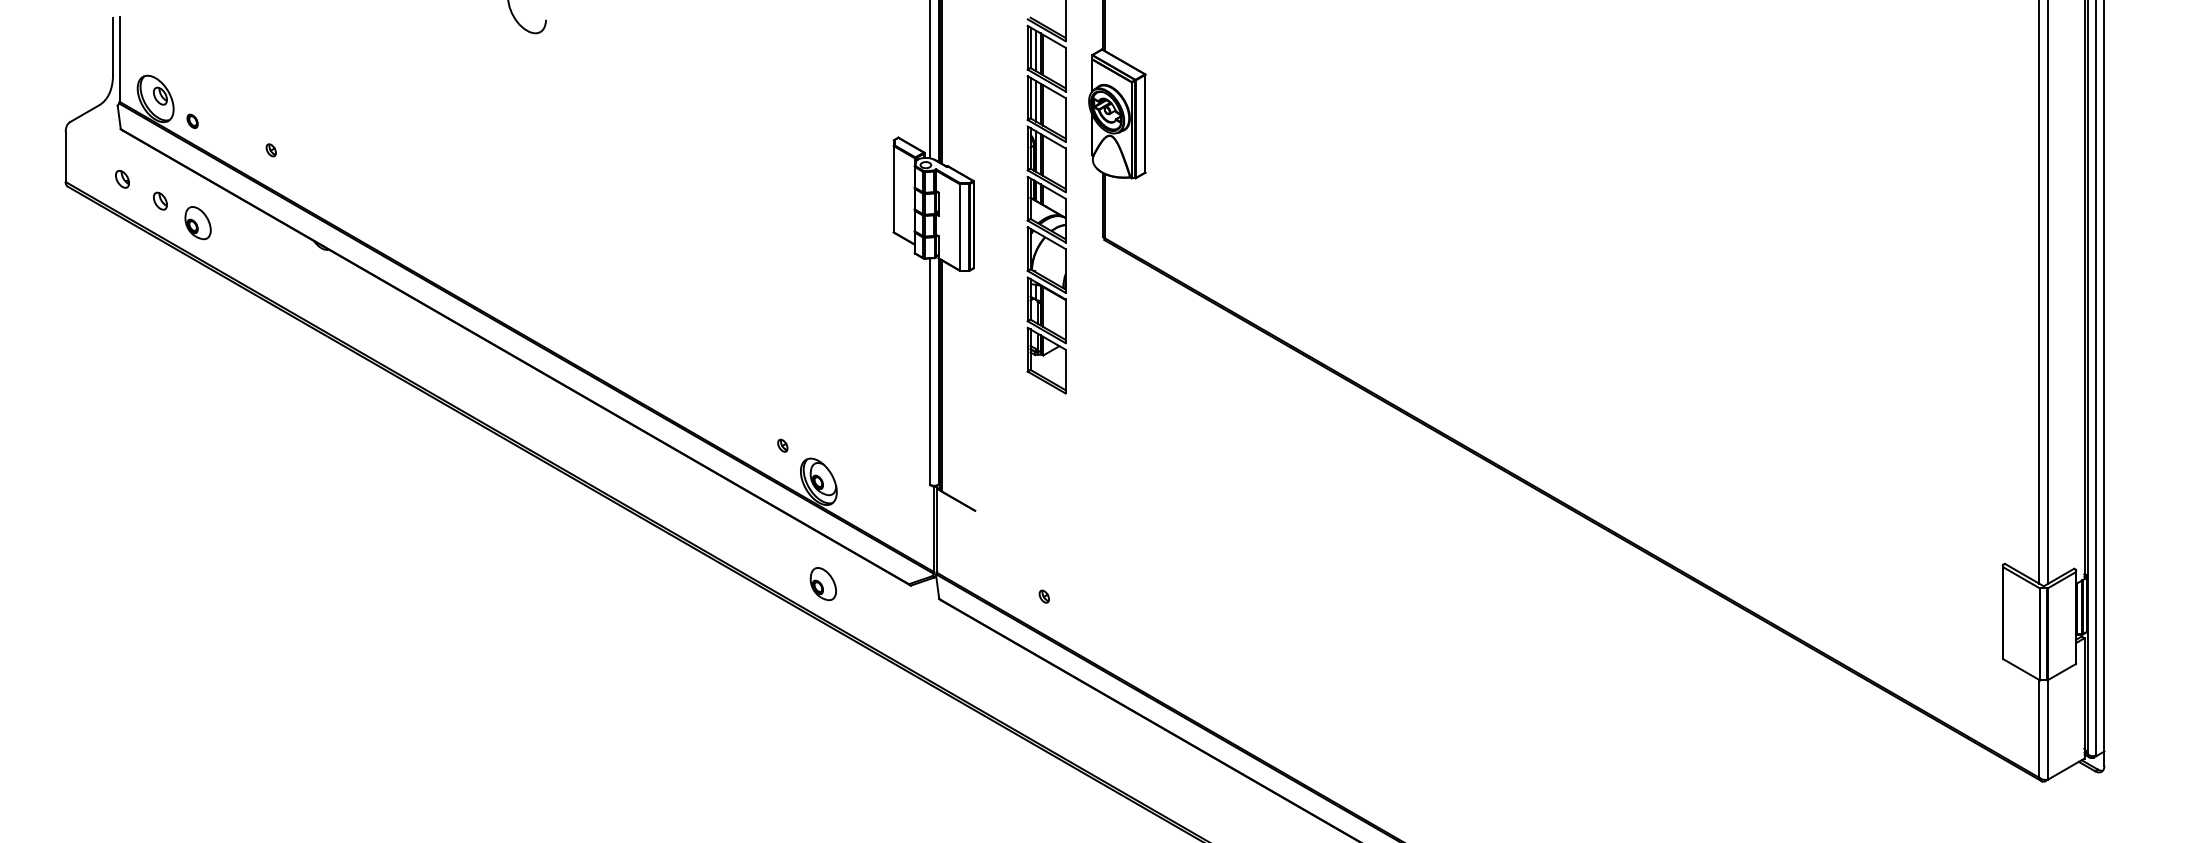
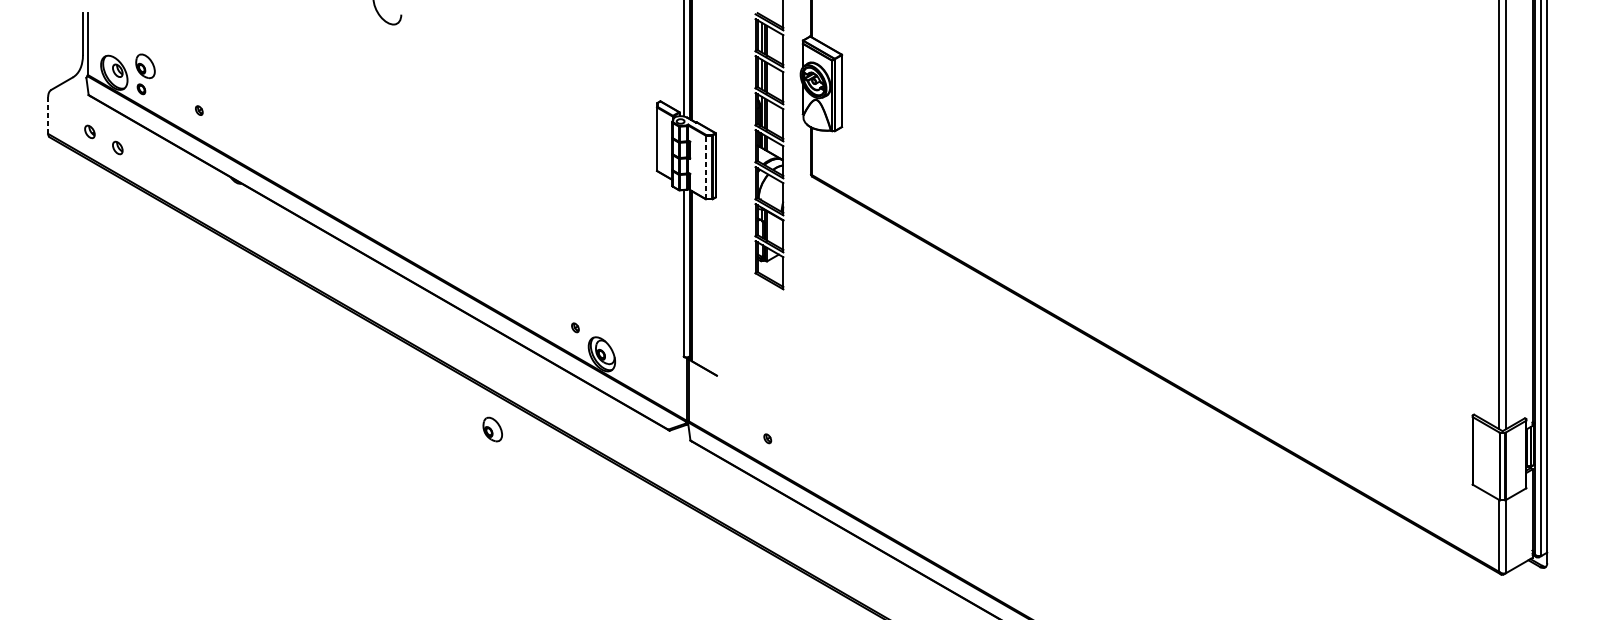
line: (65, 157) -> (48, 115), solid -> dashed
part: (197, 223) -> (145, 66), moved
line: (960, 226) -> (706, 166), solid -> dashed
part: (822, 584) -> (492, 429), moved

